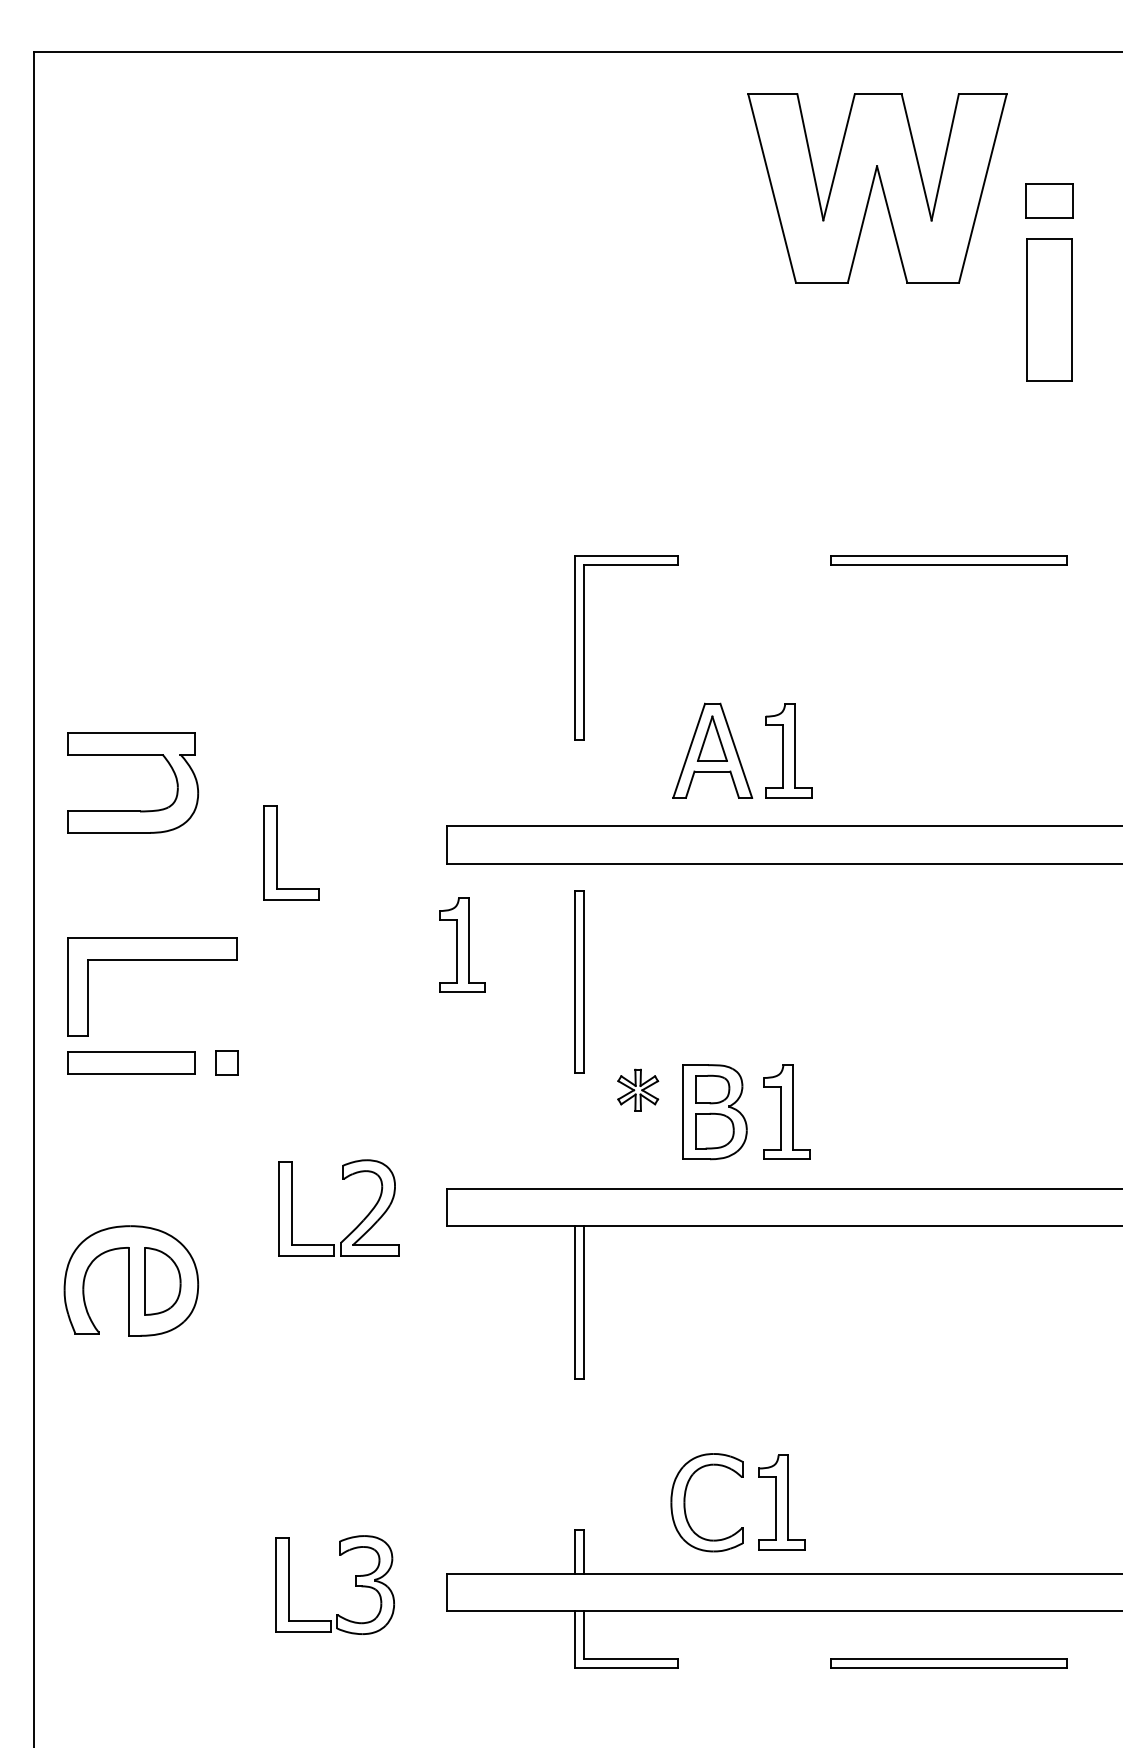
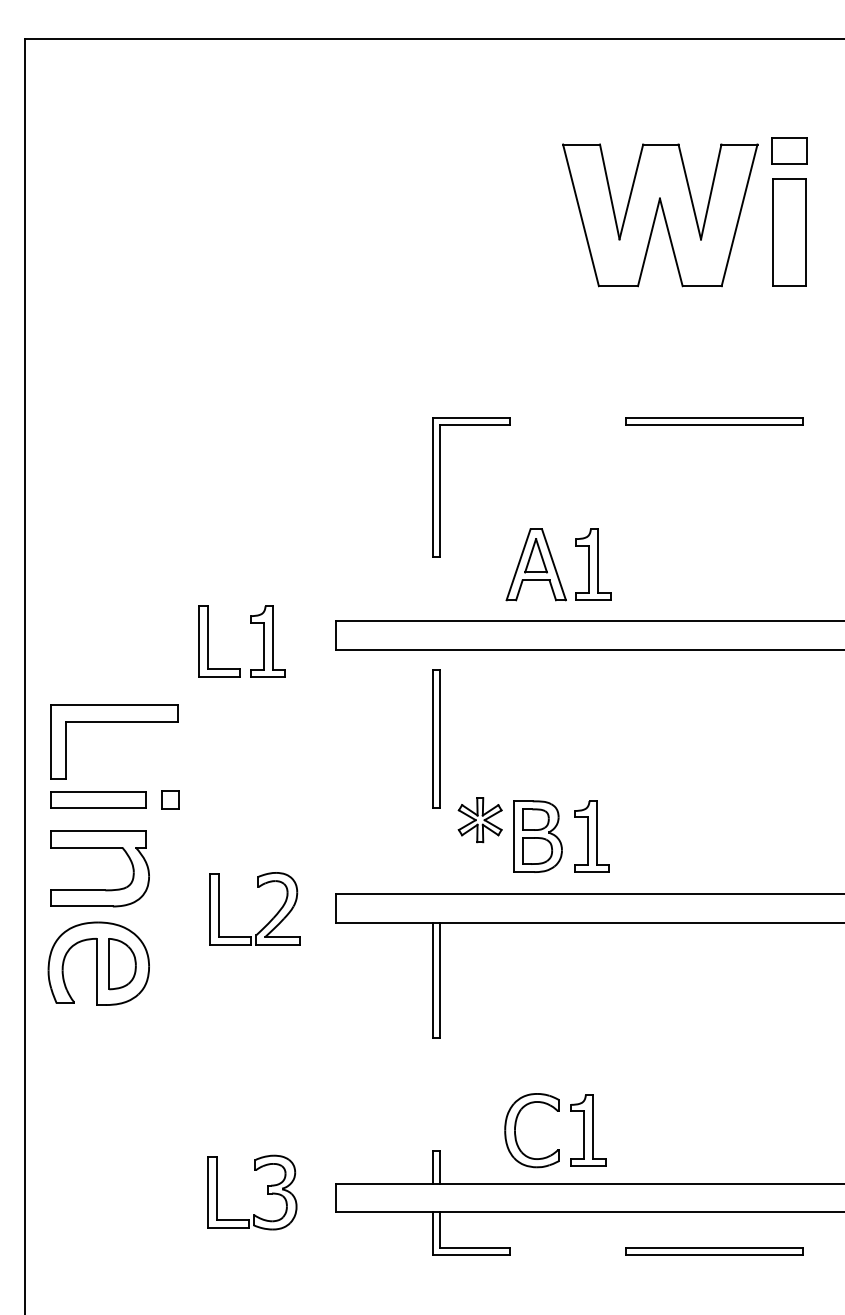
part: (877, 188) -> (660, 215), moved
part: (133, 755) -> (100, 848), moved
part: (462, 944) -> (268, 641), moved
part: (637, 1090) -> (479, 820), size x1.43

